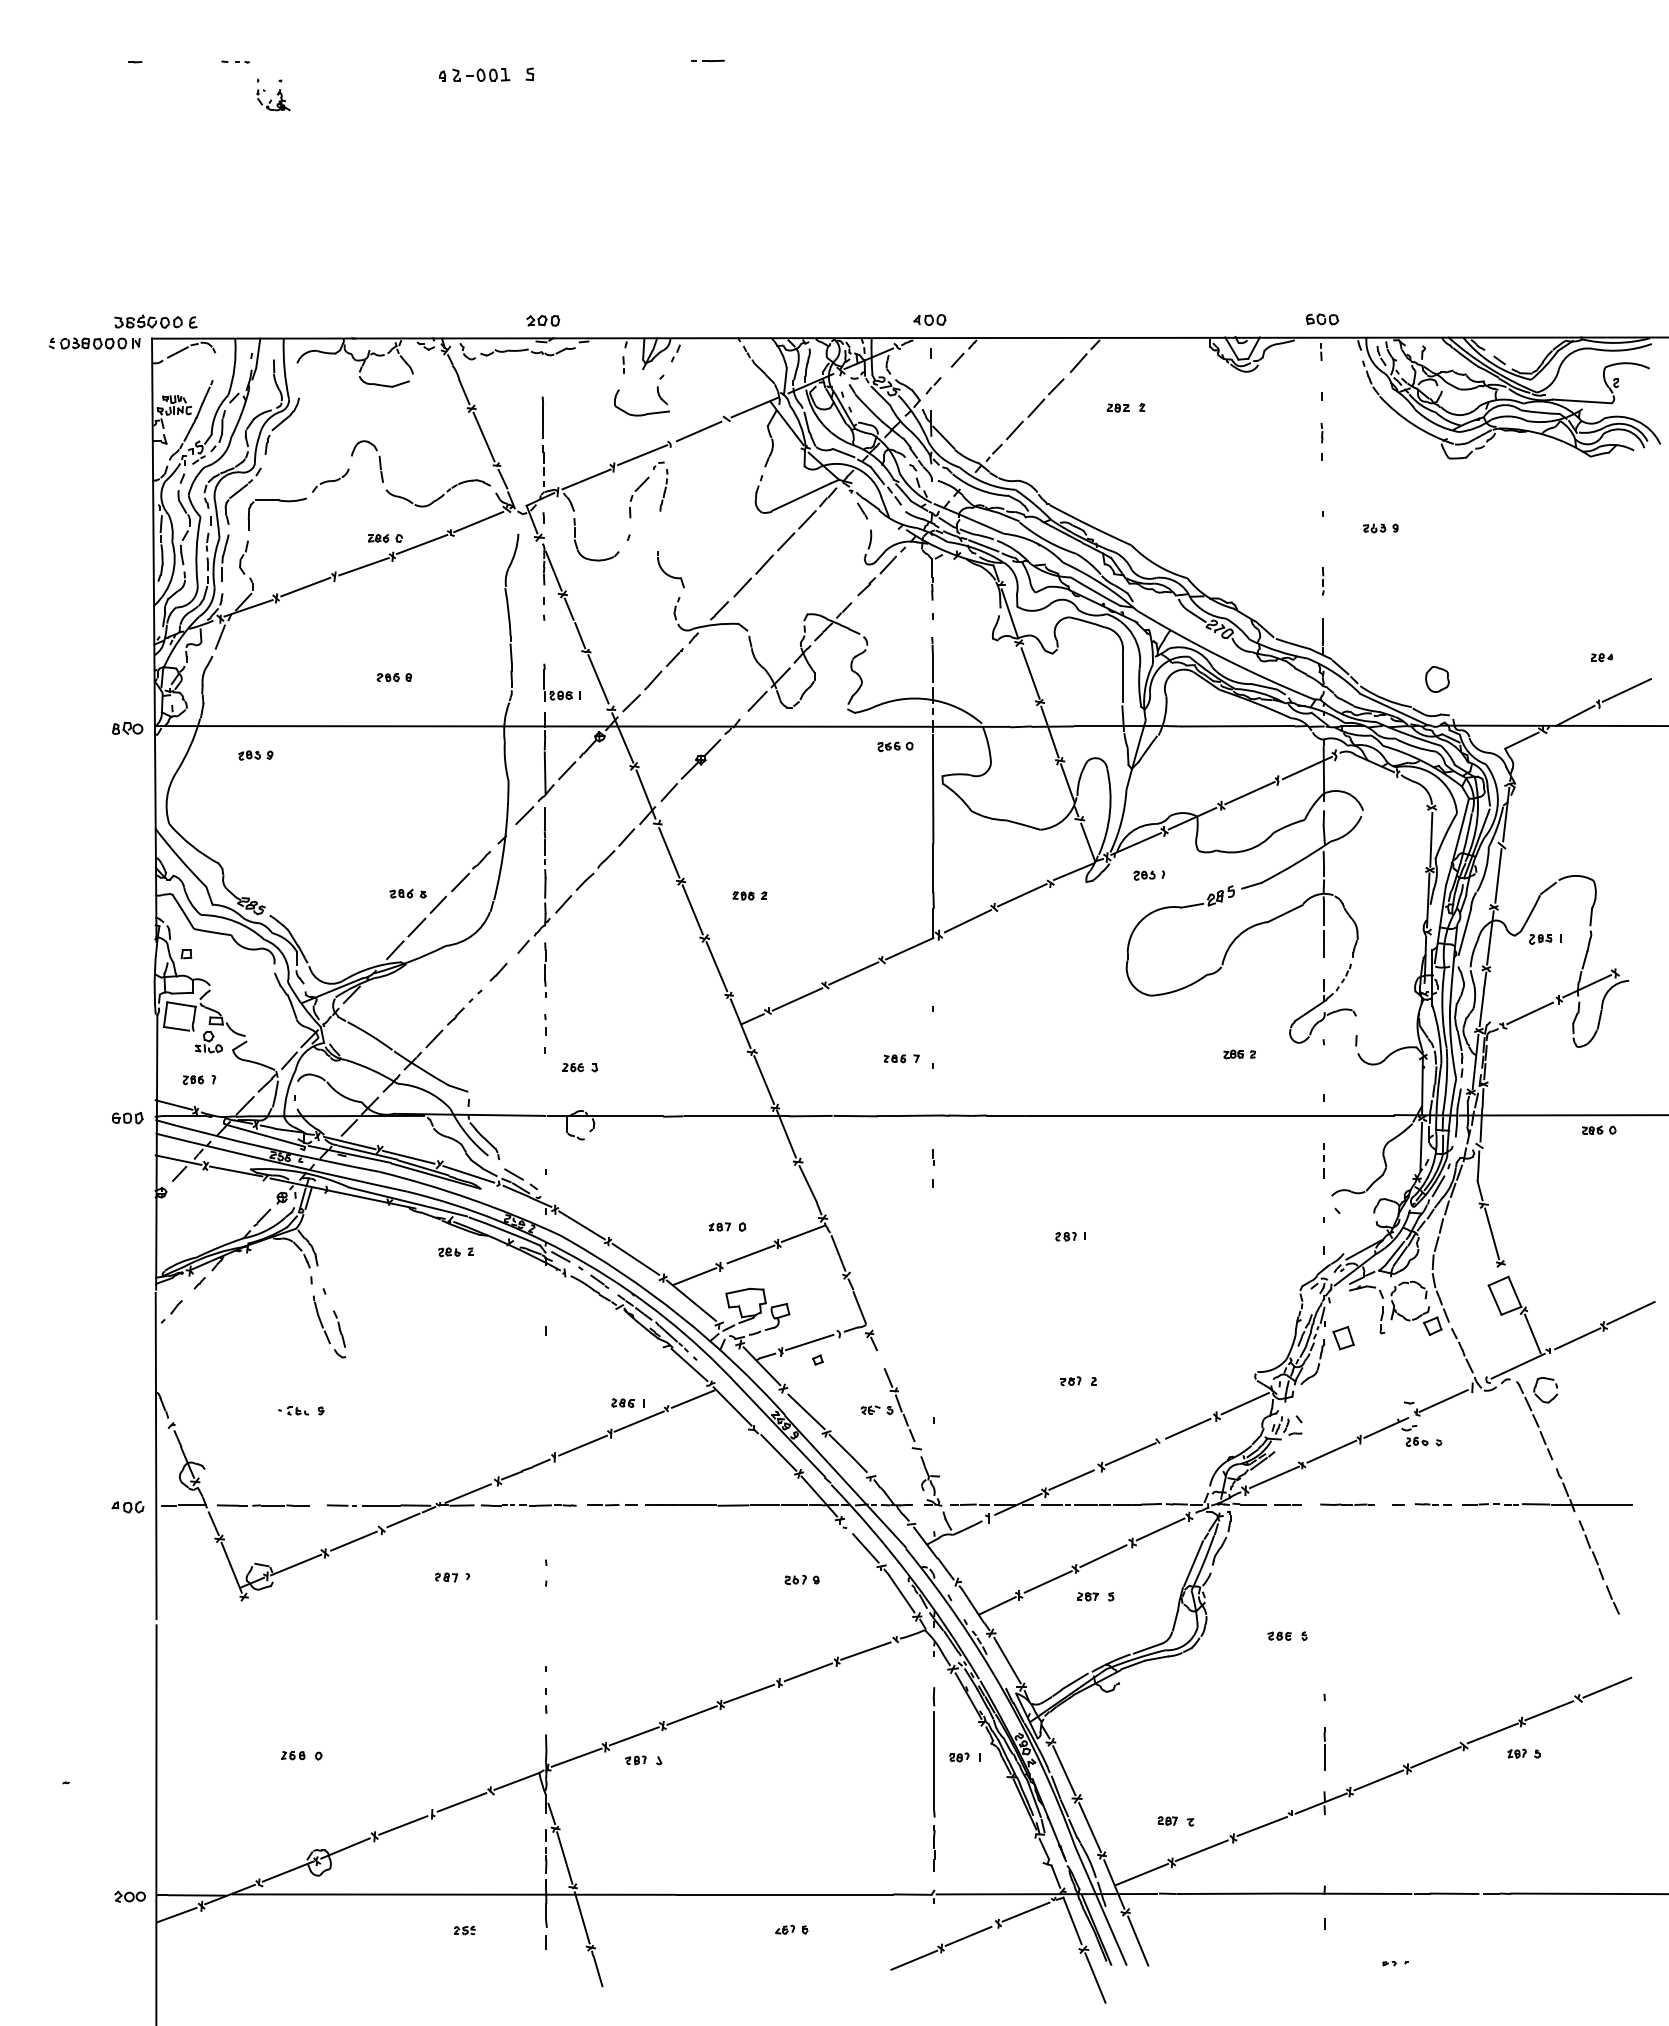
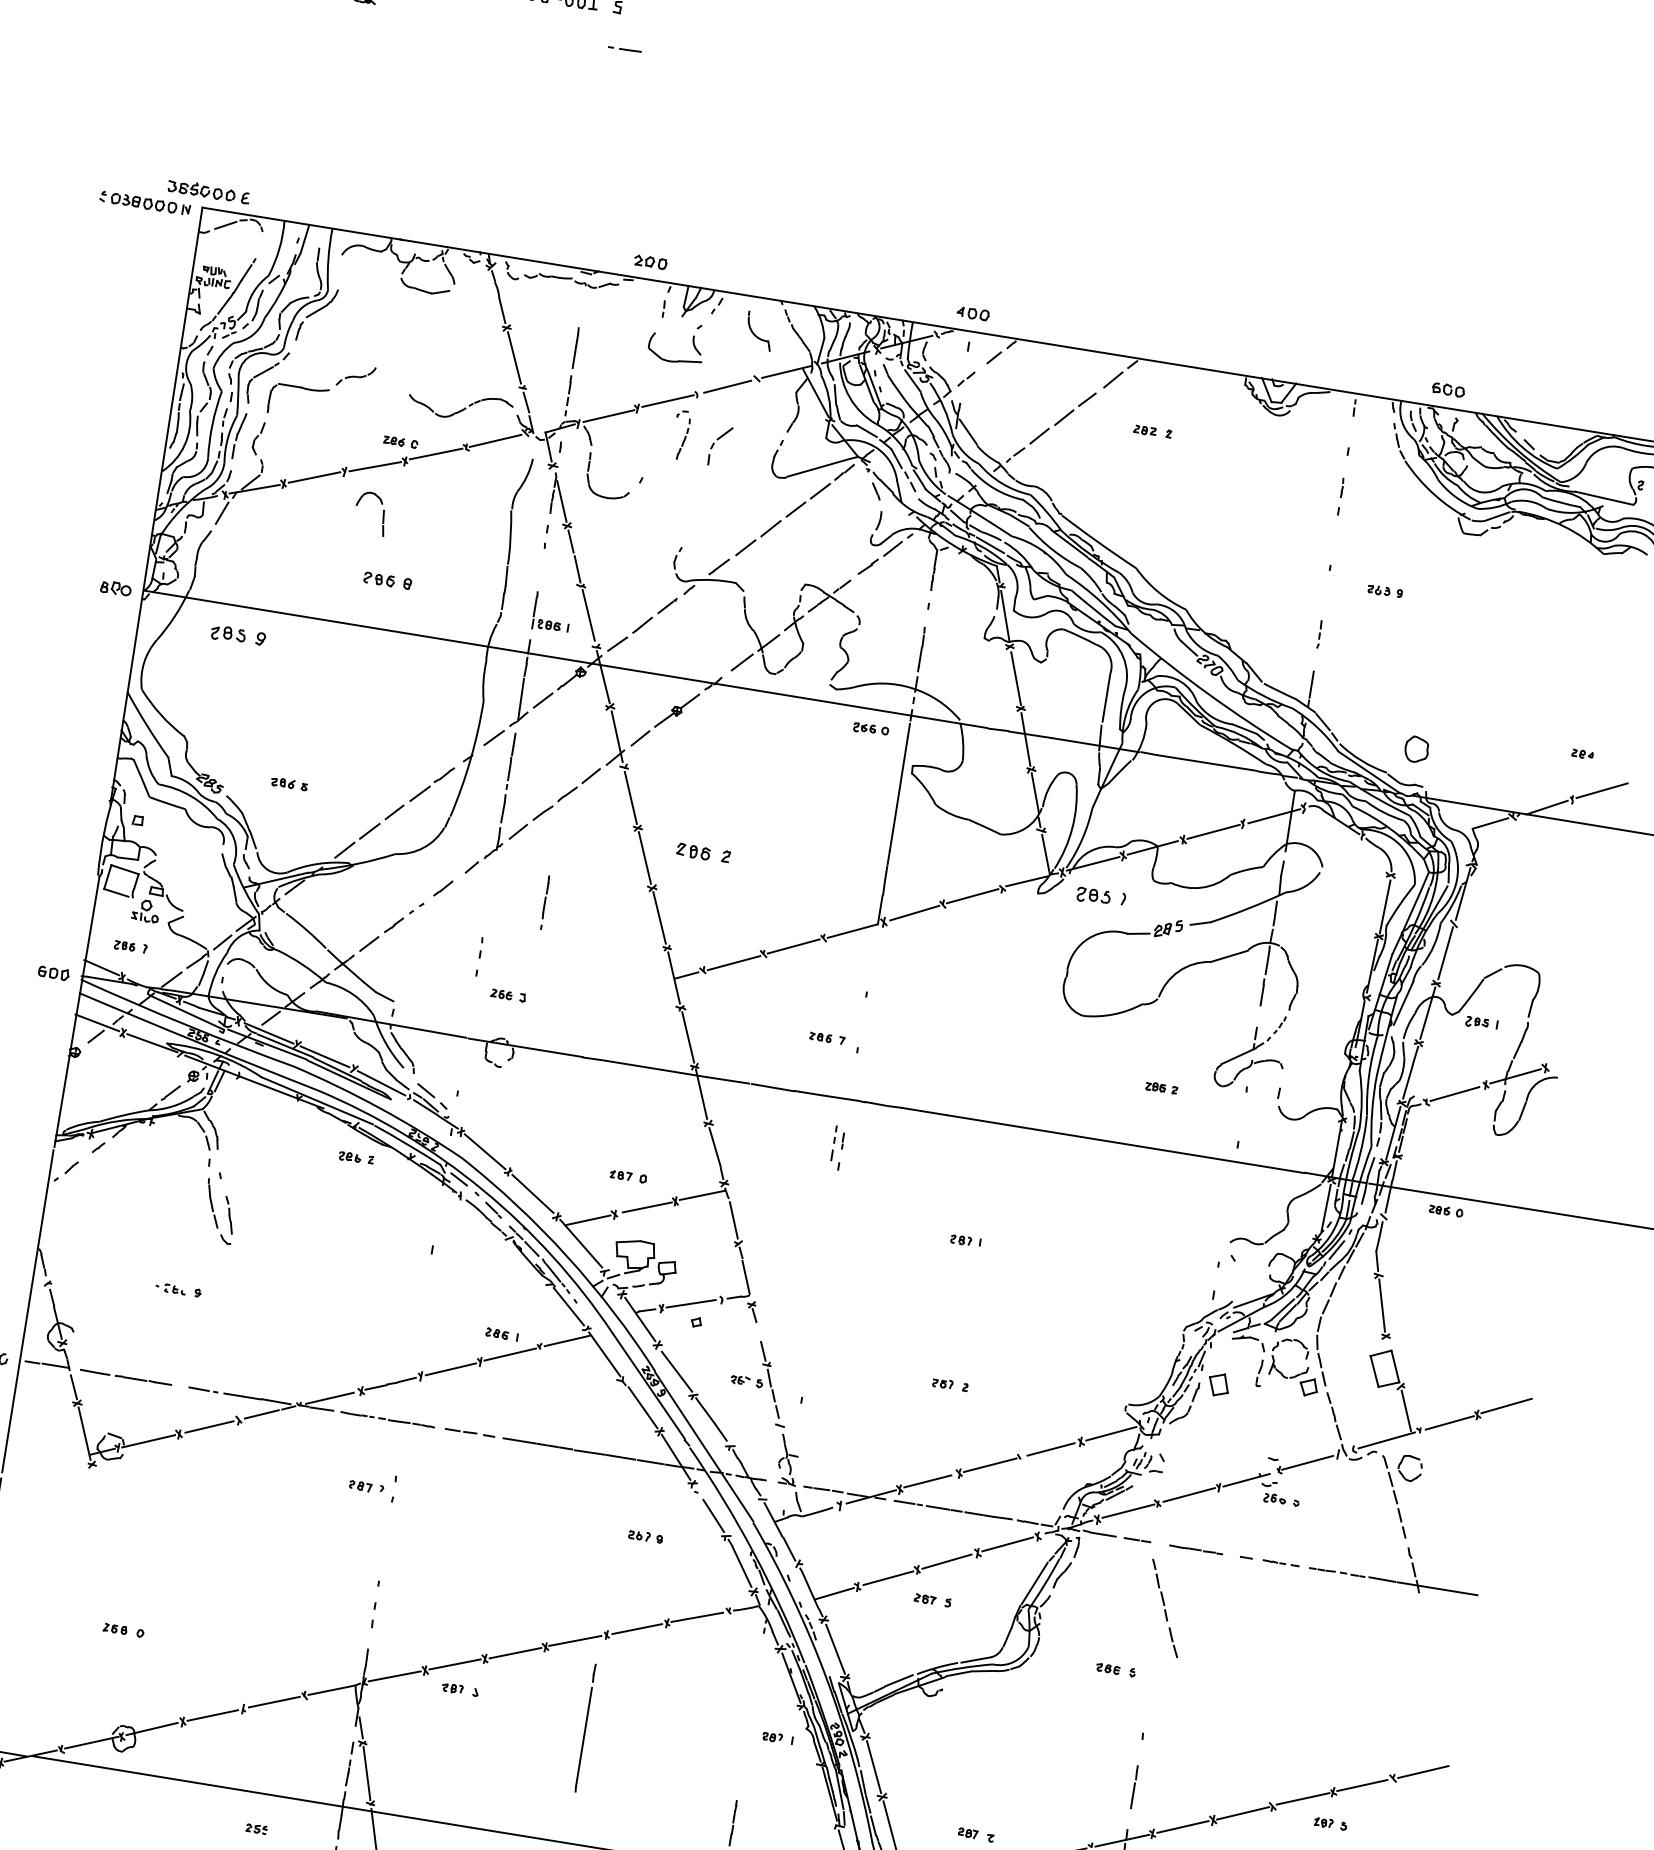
part: (707, 60) -> (624, 48), moved
part: (1322, 319) -> (1448, 390), moved
part: (543, 320) -> (651, 261), moved
part: (378, 457) -> (382, 511), moved
part: (633, 496) -> (714, 444), moved
part: (670, 569) -> (759, 331), moved
part: (393, 677) -> (386, 580), size x1.4
part: (255, 755) -> (237, 635), size x1.6
part: (1148, 875) -> (1100, 896), size x1.6
part: (407, 893) -> (288, 783), moved
part: (749, 895) -> (703, 852), size x1.6
line: (545, 969) -> (545, 902), moved
part: (1599, 1129) -> (1446, 1210), moved
line: (1323, 1160) -> (833, 1142), moved
part: (1598, 1567) -> (1164, 1608), moved
part: (452, 1577) -> (366, 1487), moved
part: (933, 1752) -> (584, 1728), moved

